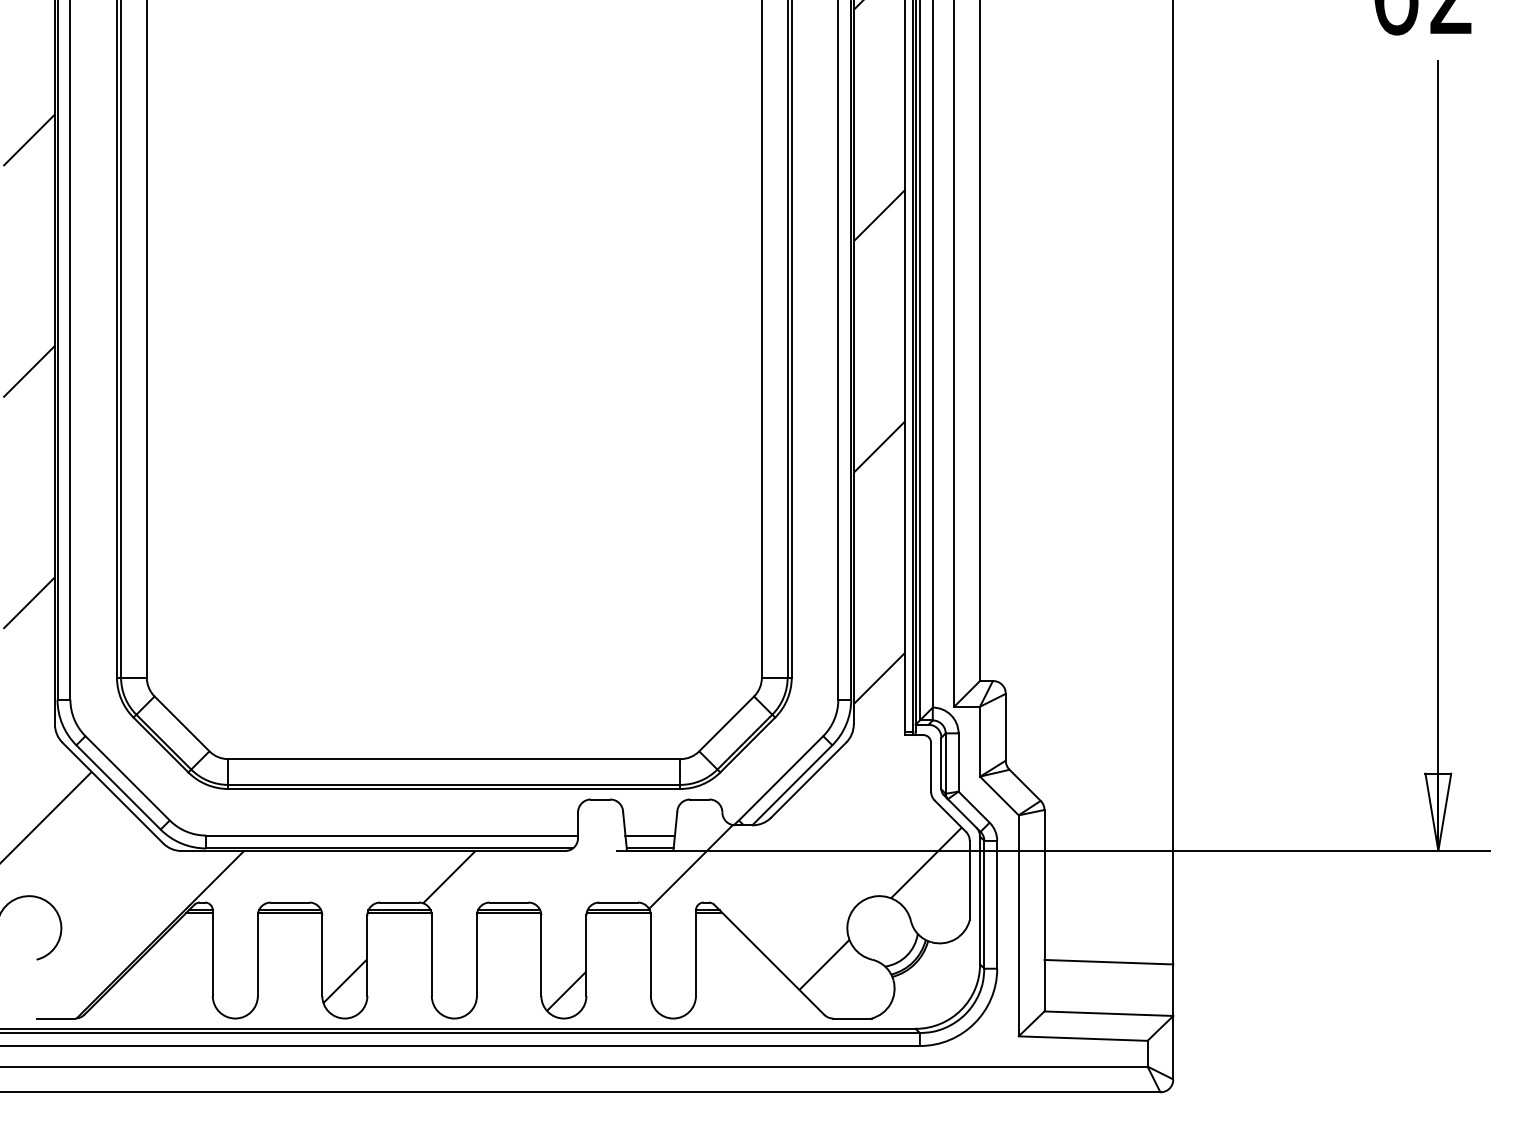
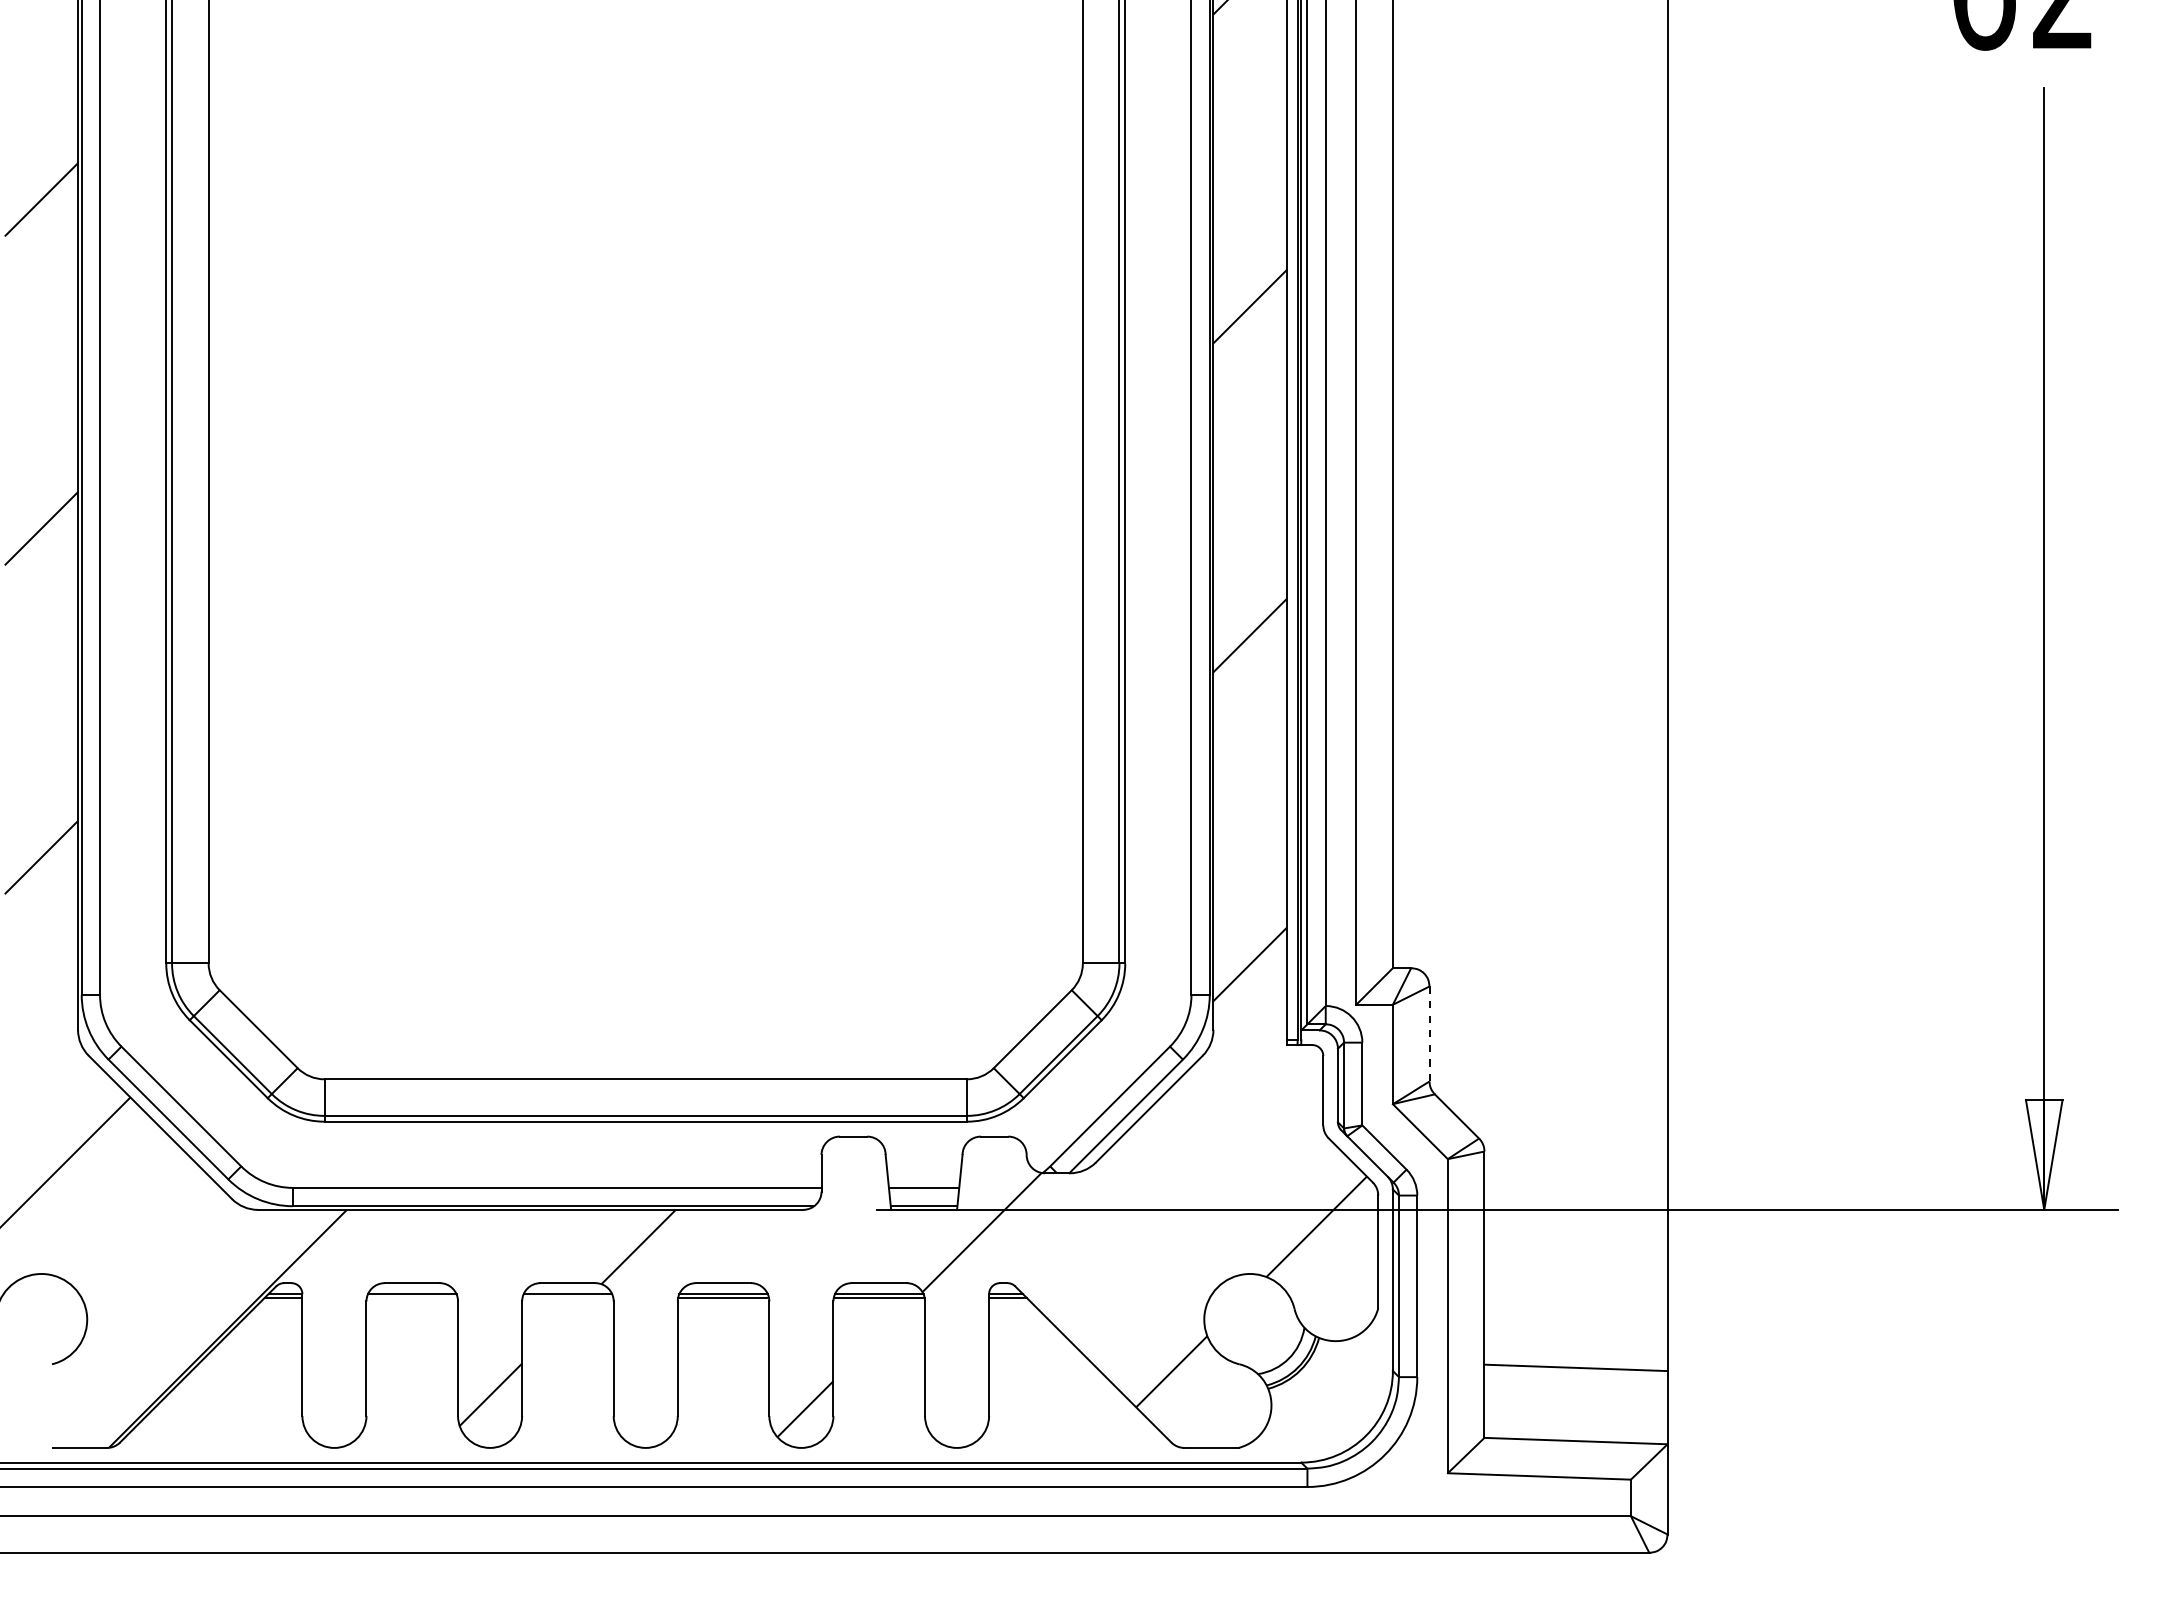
line: (1005, 726) -> (1429, 1033), solid -> dashed
line: (289, 912) -> (411, 1297), removed
line: (399, 912) -> (567, 1297), removed

